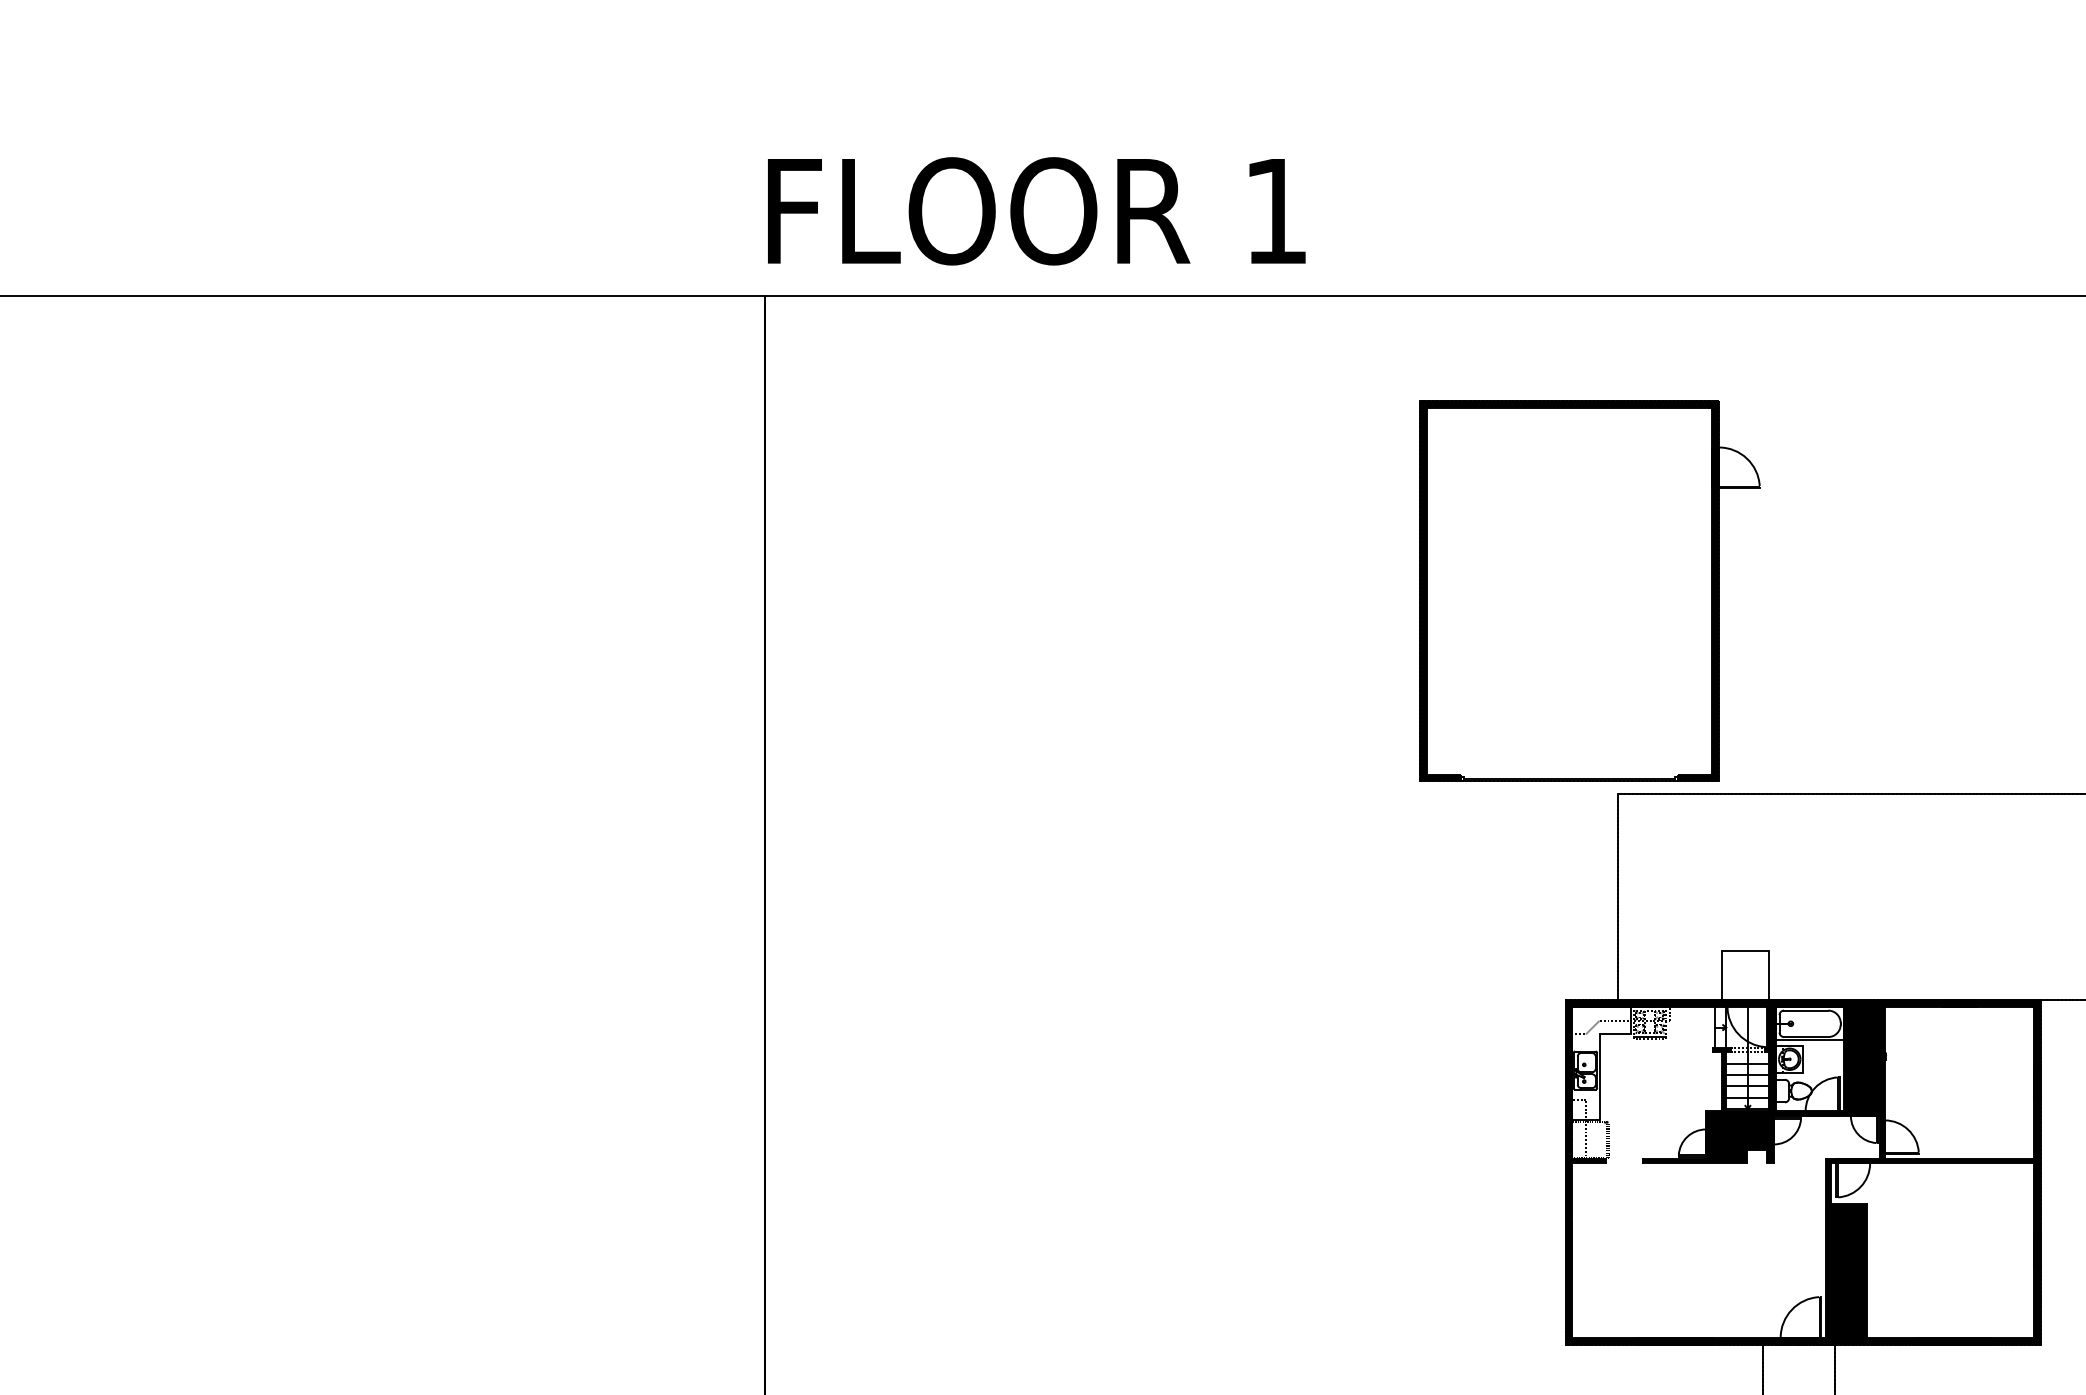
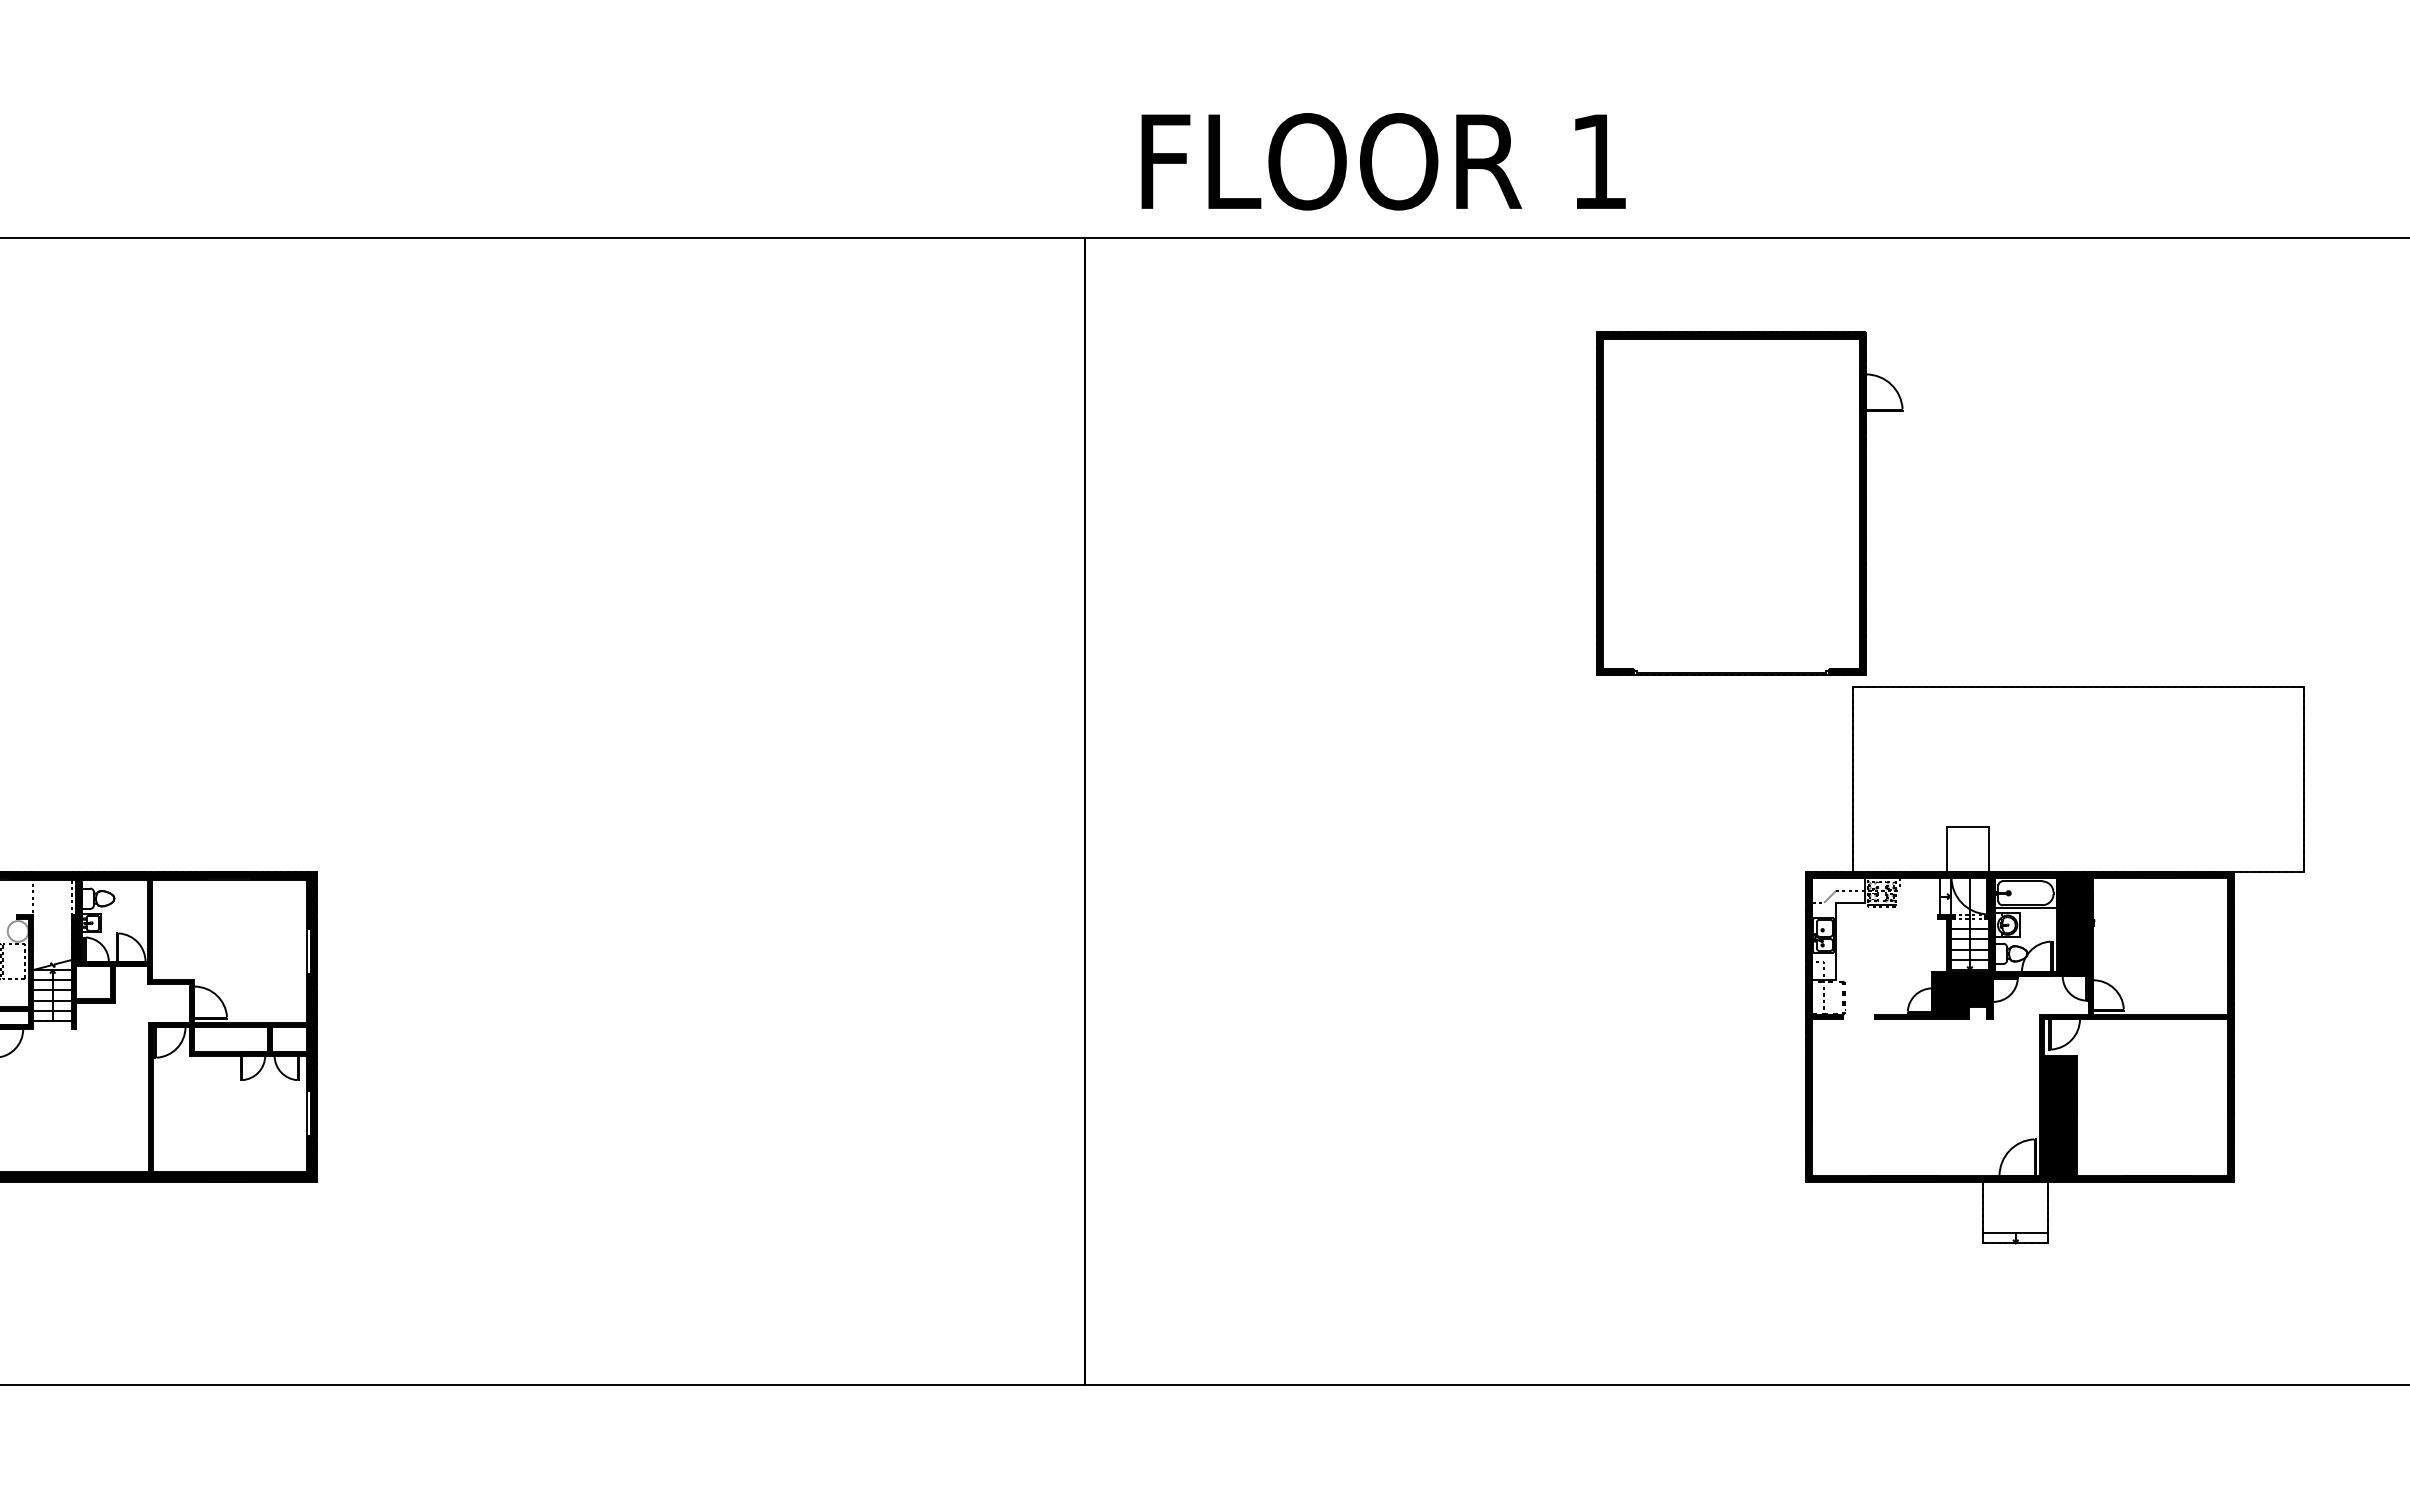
text: (1036, 211) -> (1383, 161), moved
part: (1589, 590) -> (1749, 503), moved

